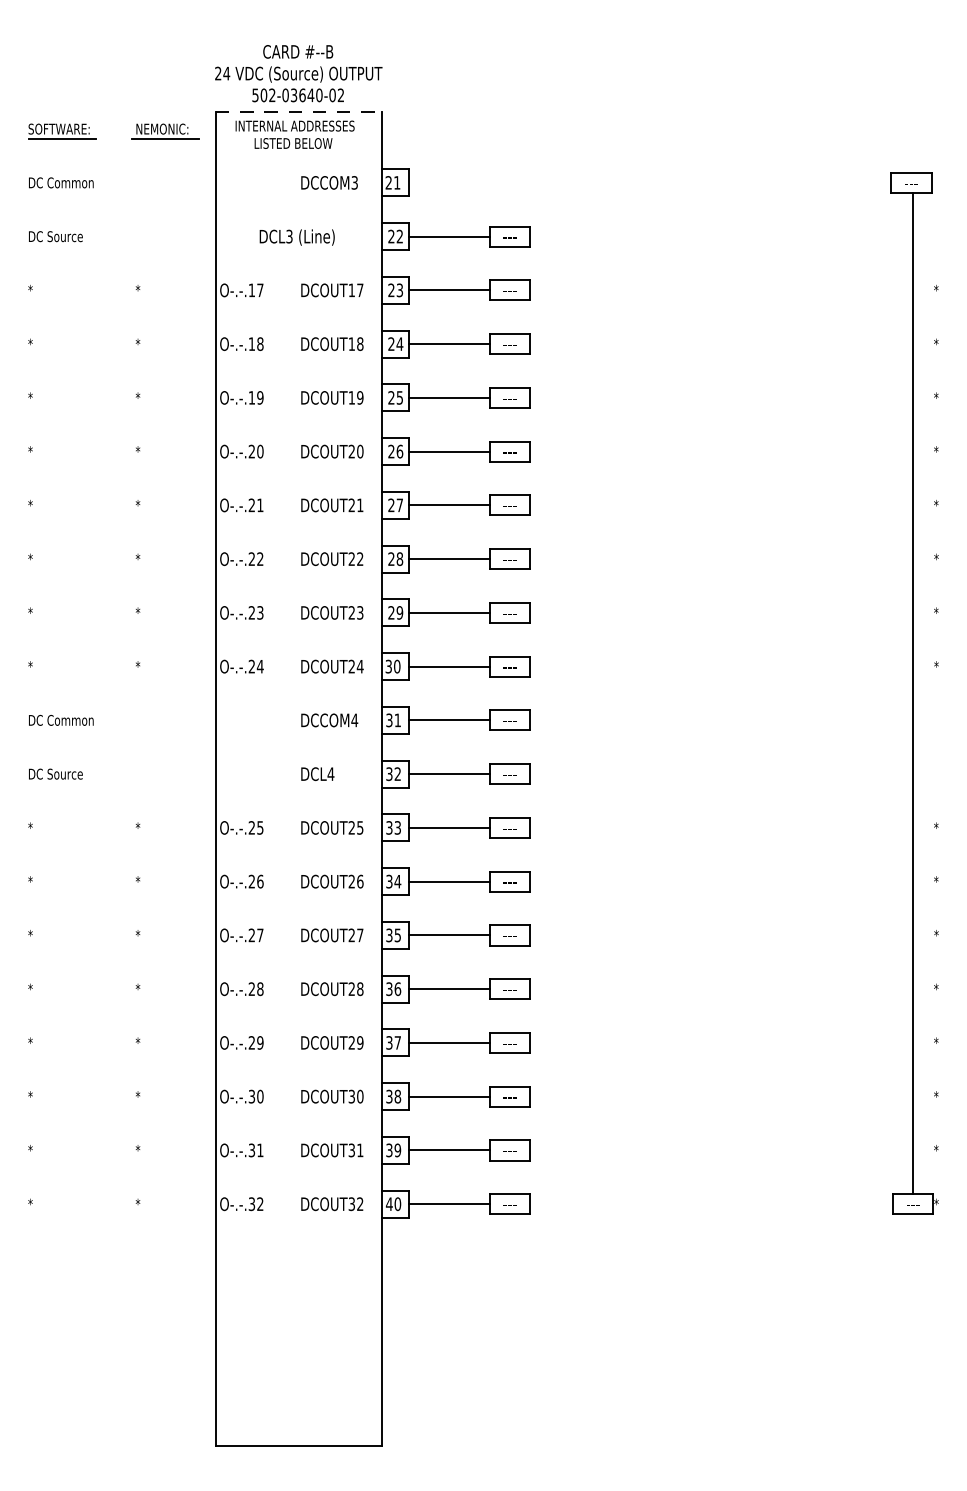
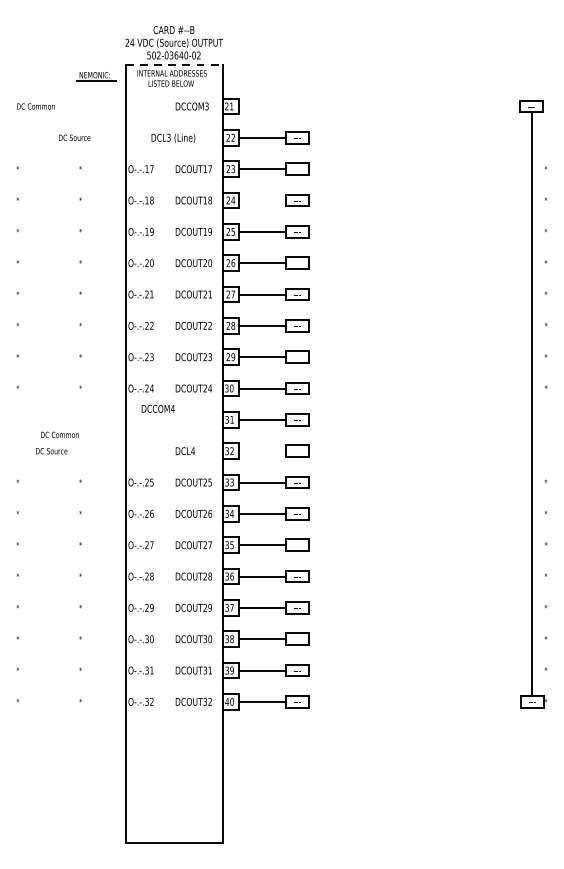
part: (62, 131) -> (36, 76), removed
text: (55, 236) -> (74, 137), moved
line: (448, 344) -> (261, 200), removed
text: (60, 719) -> (59, 434), moved
text: (328, 719) -> (157, 408), moved
text: (55, 774) -> (51, 451), moved
line: (448, 774) -> (261, 451), removed

